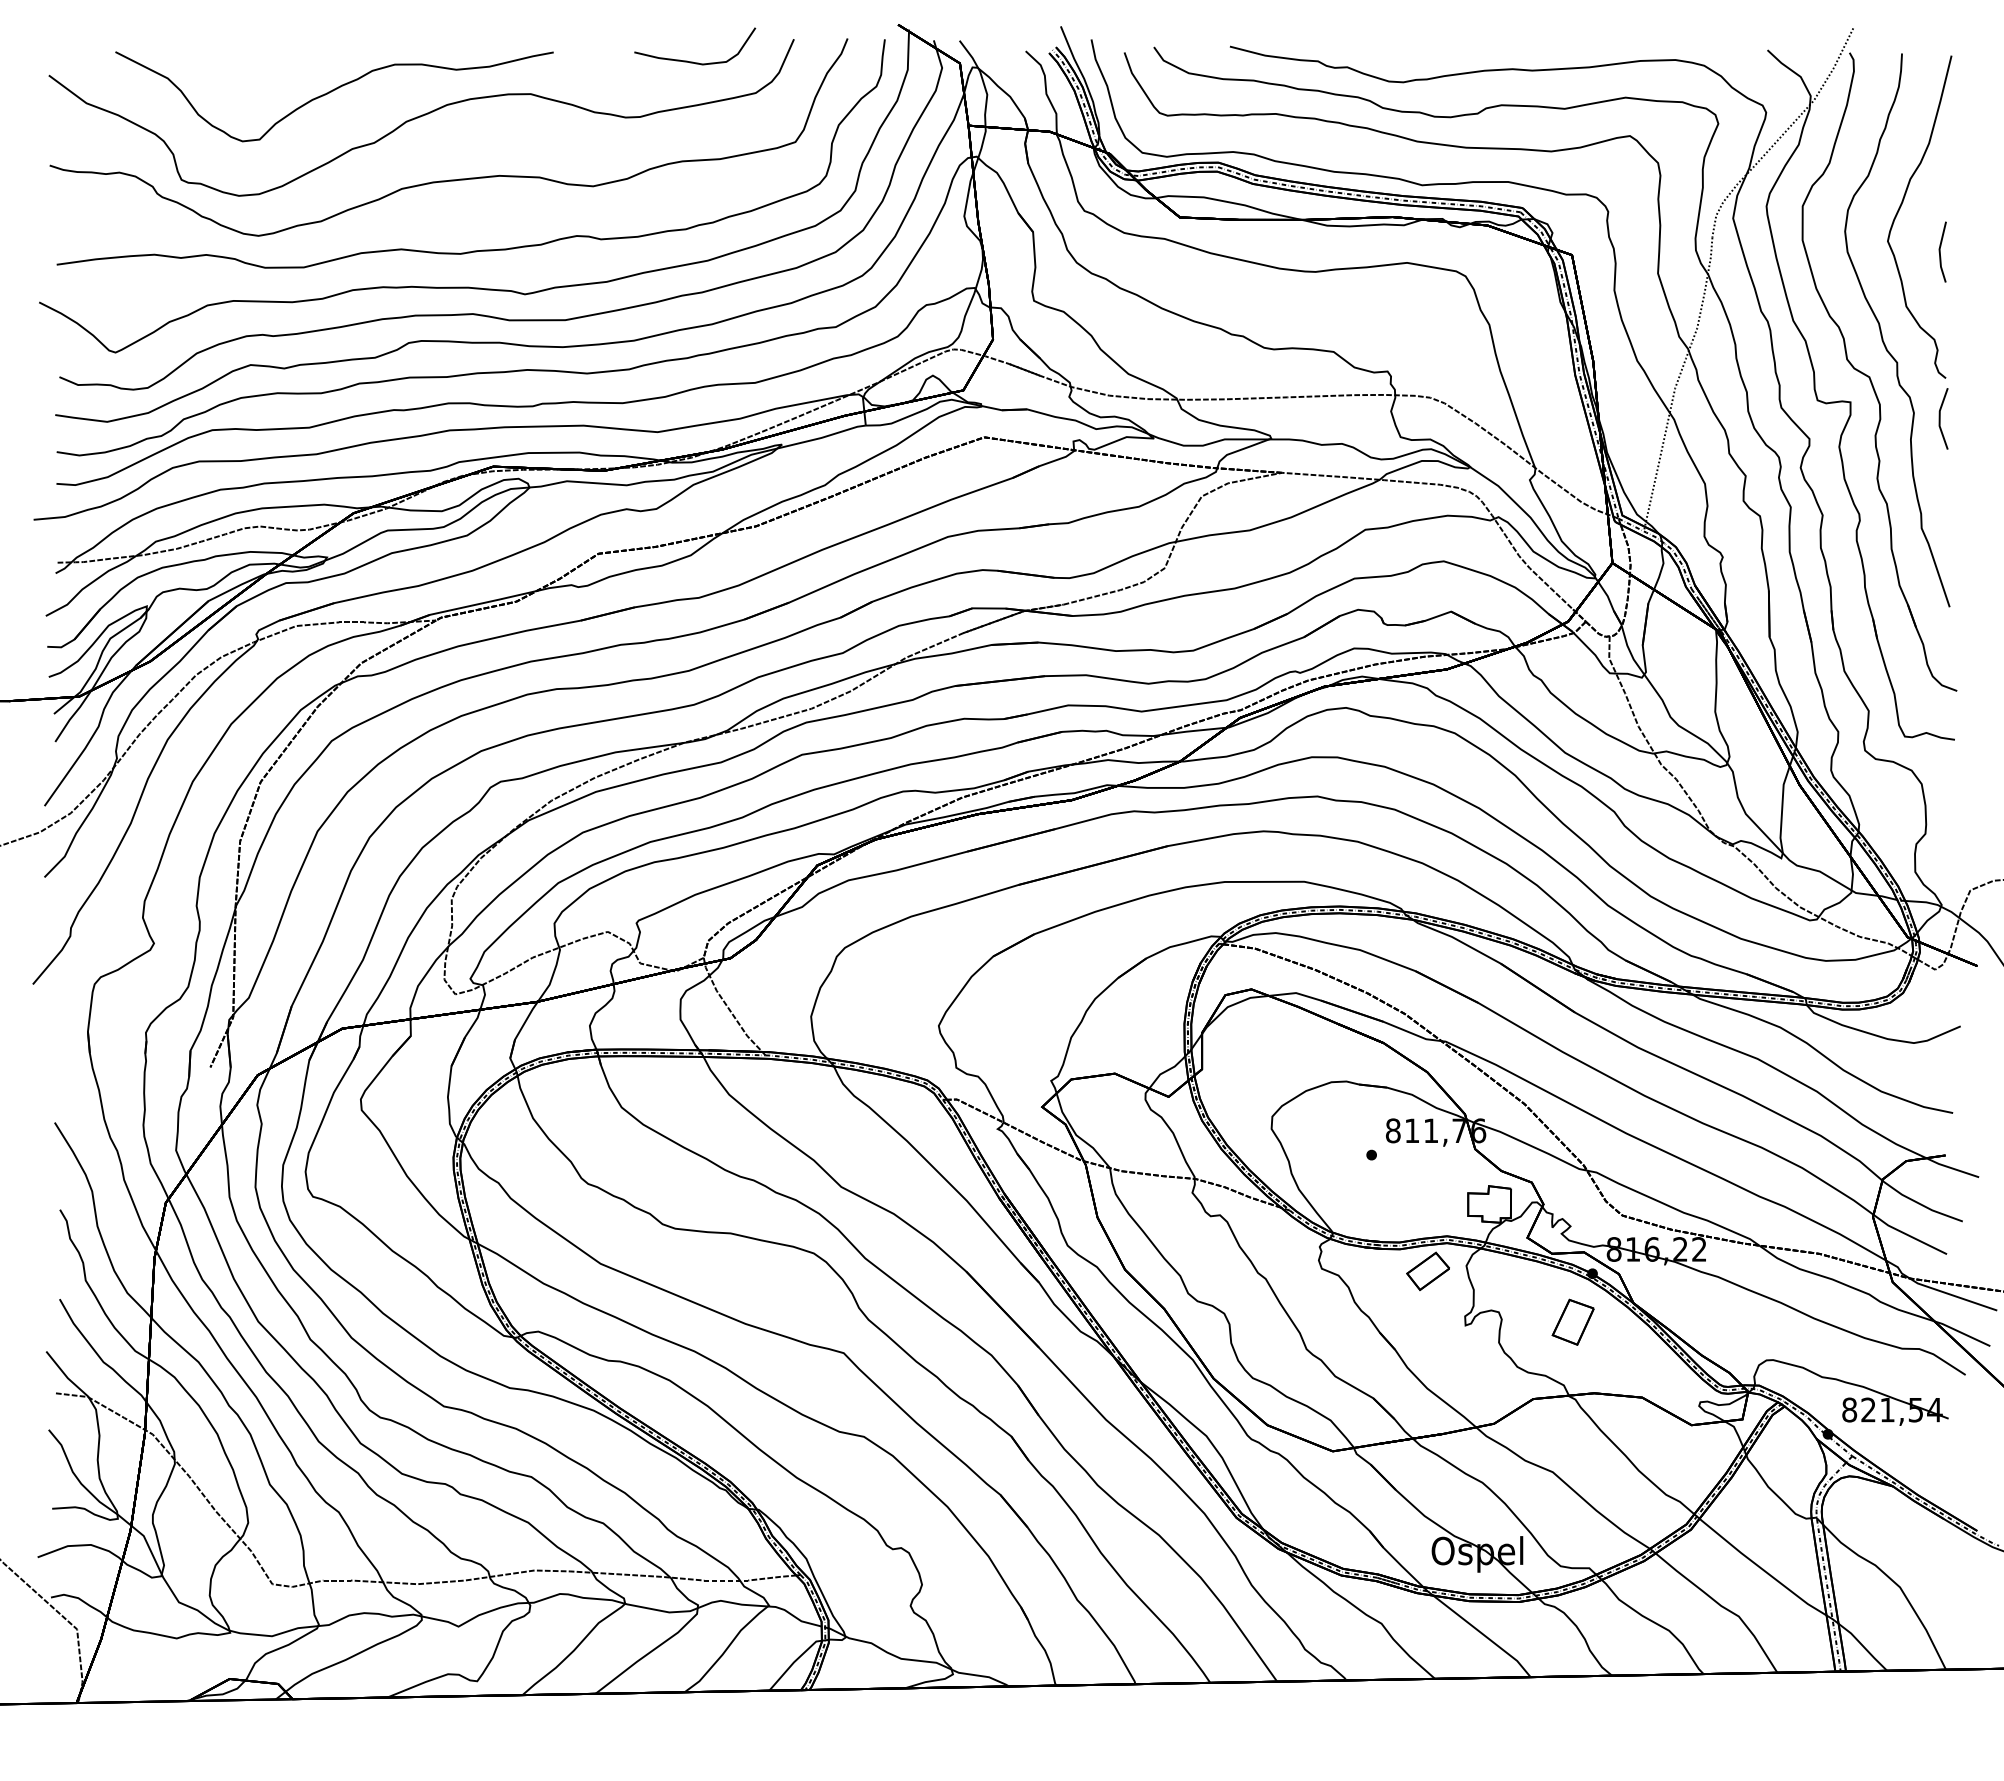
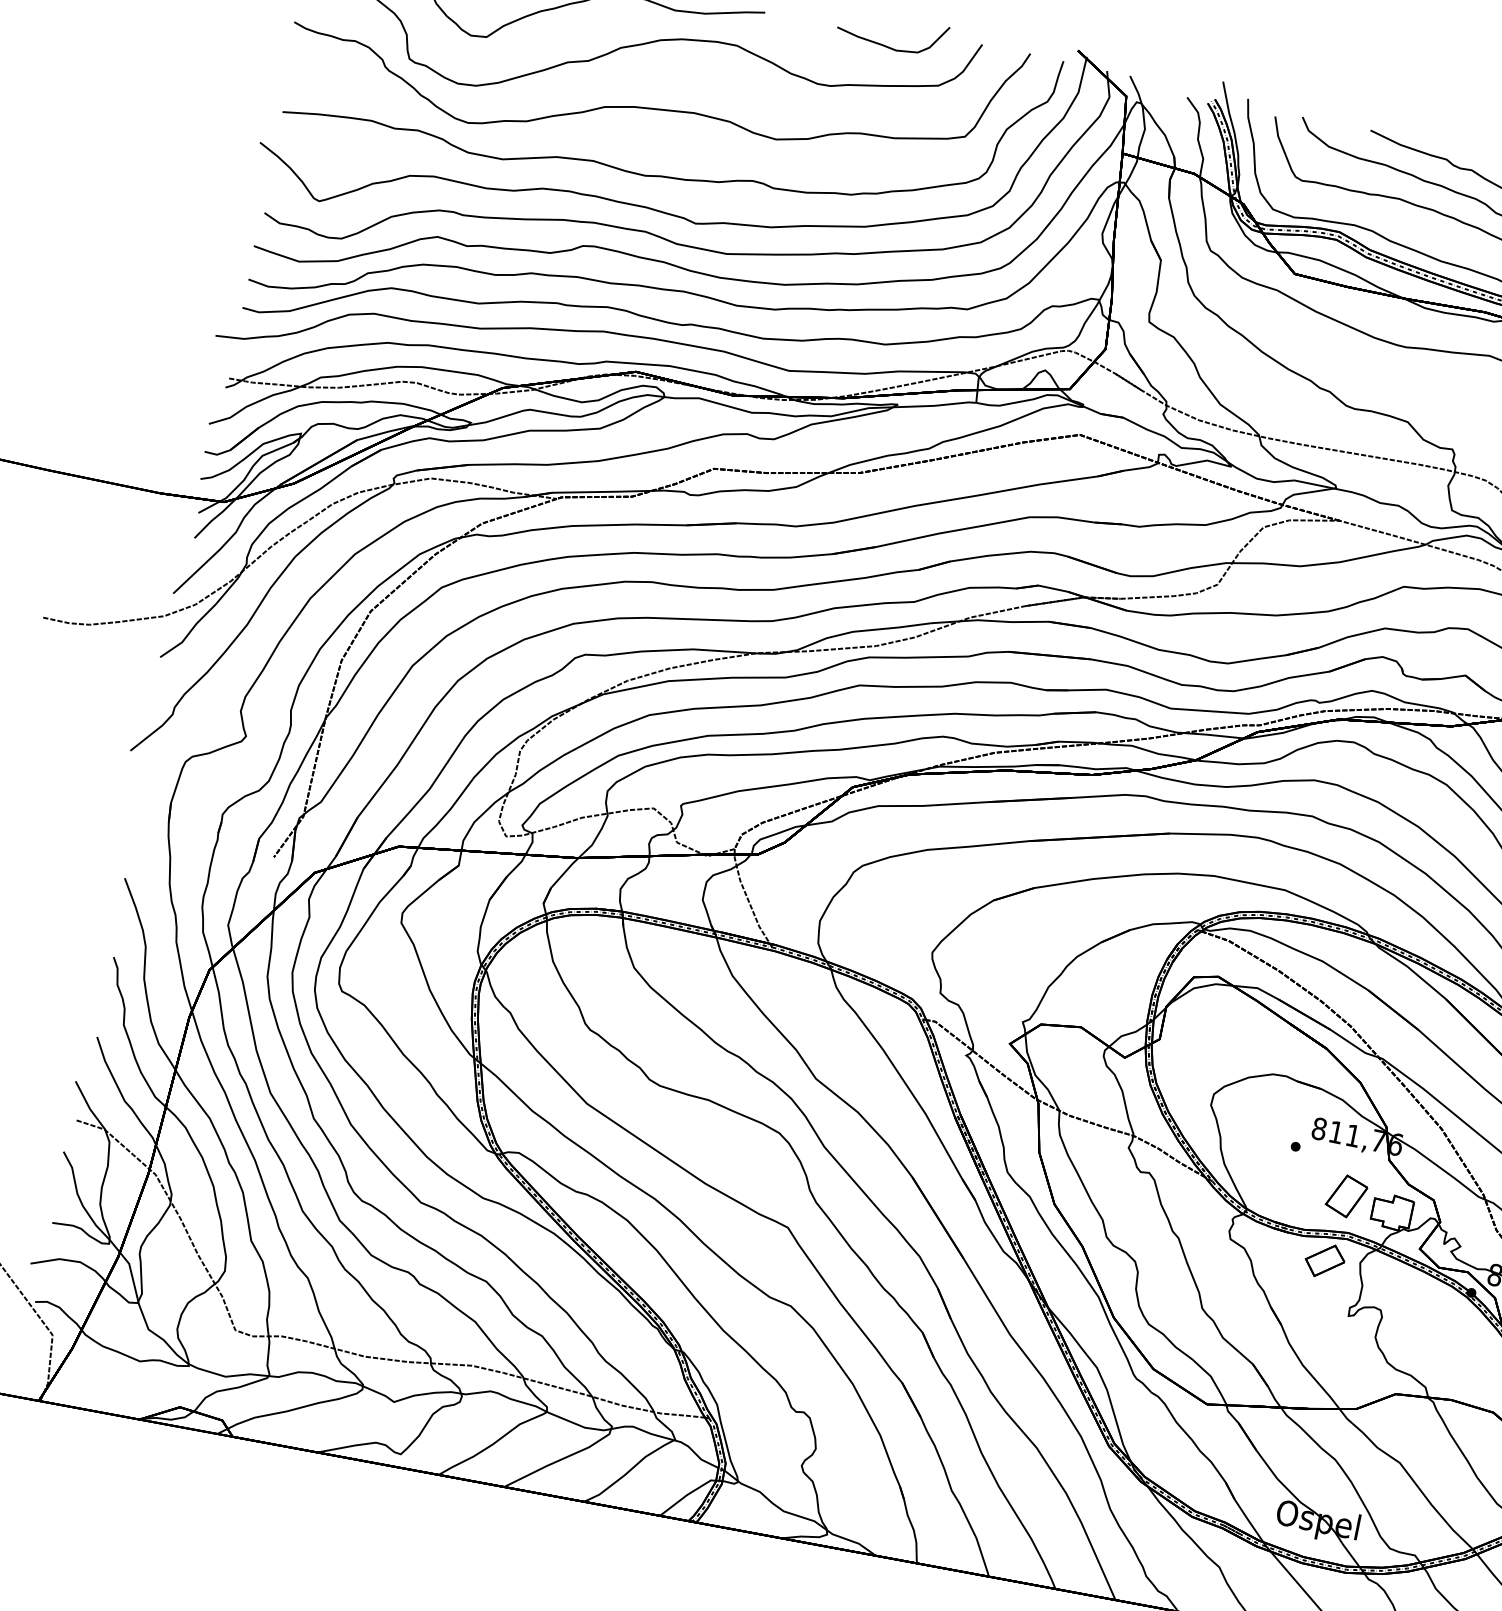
part: (1572, 1321) -> (1346, 1195), moved

